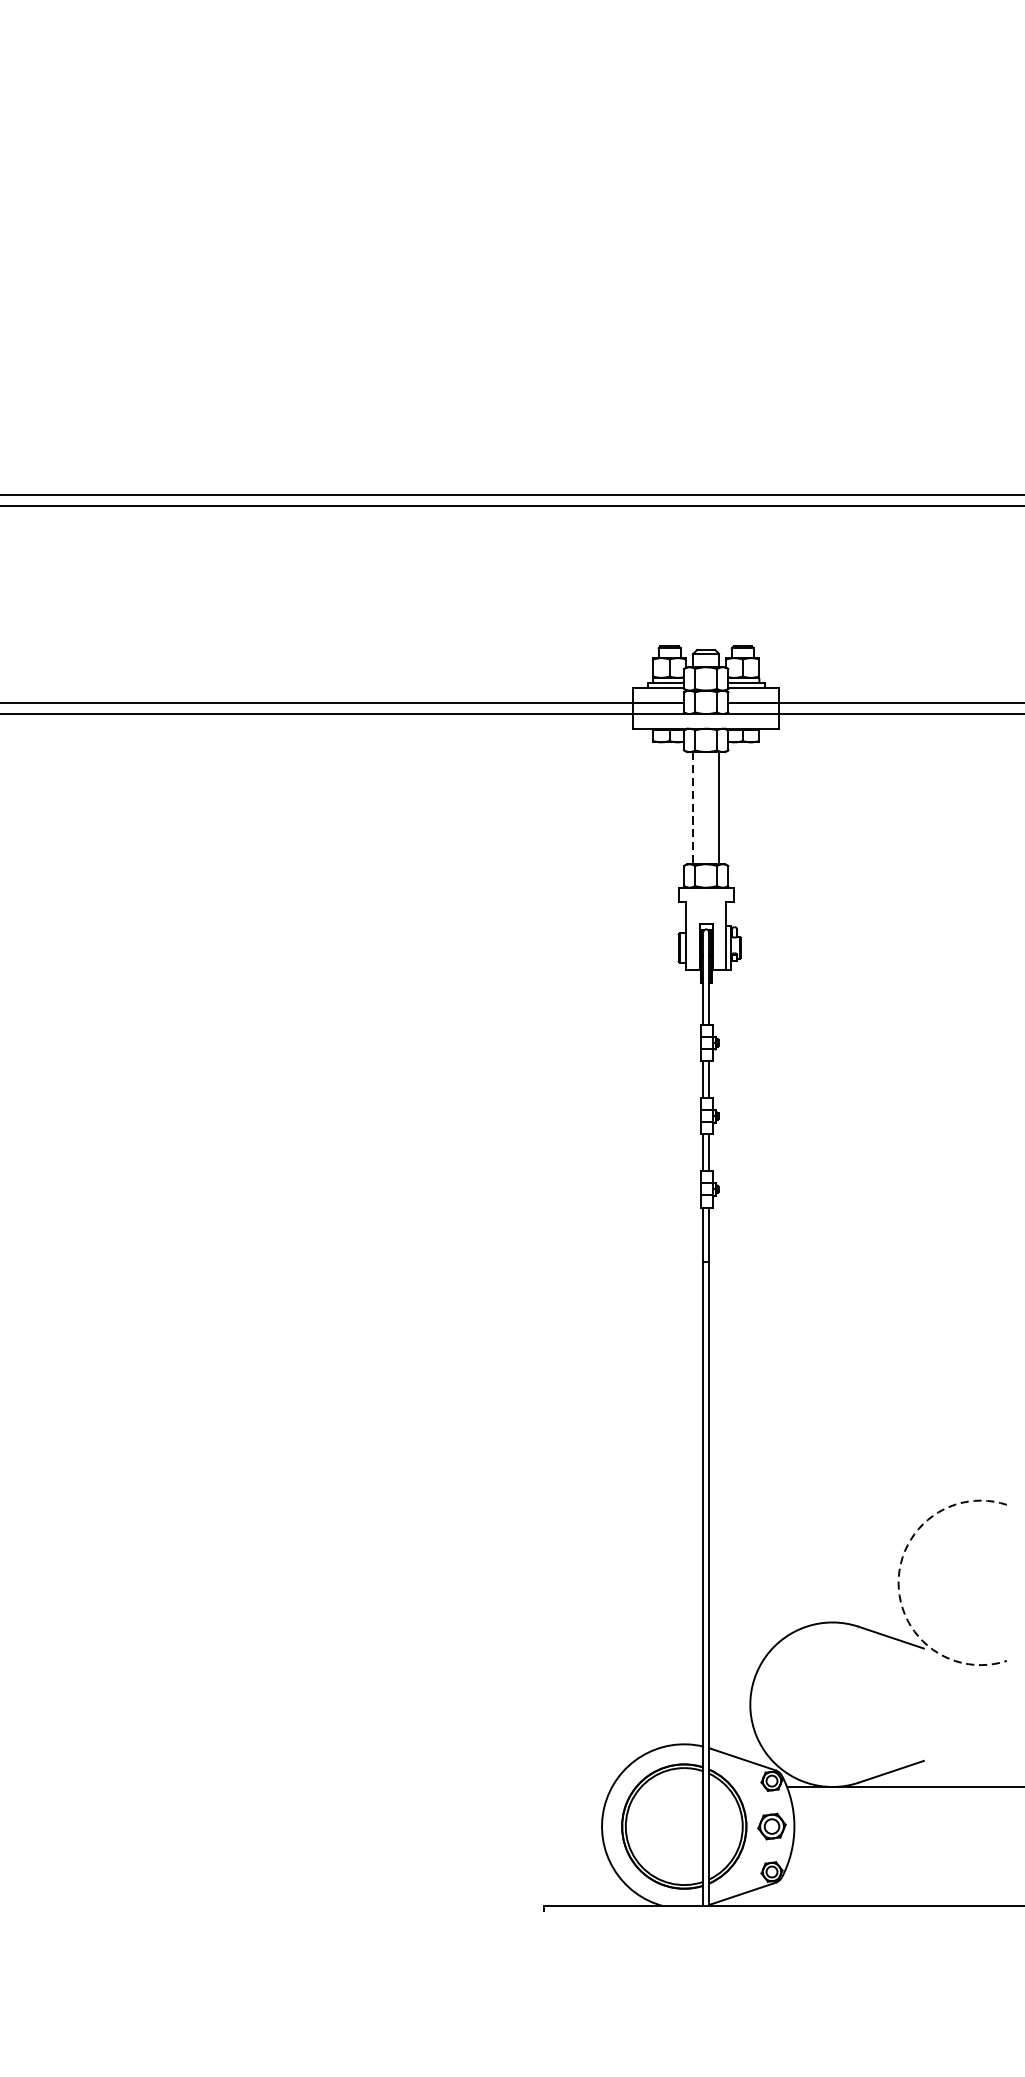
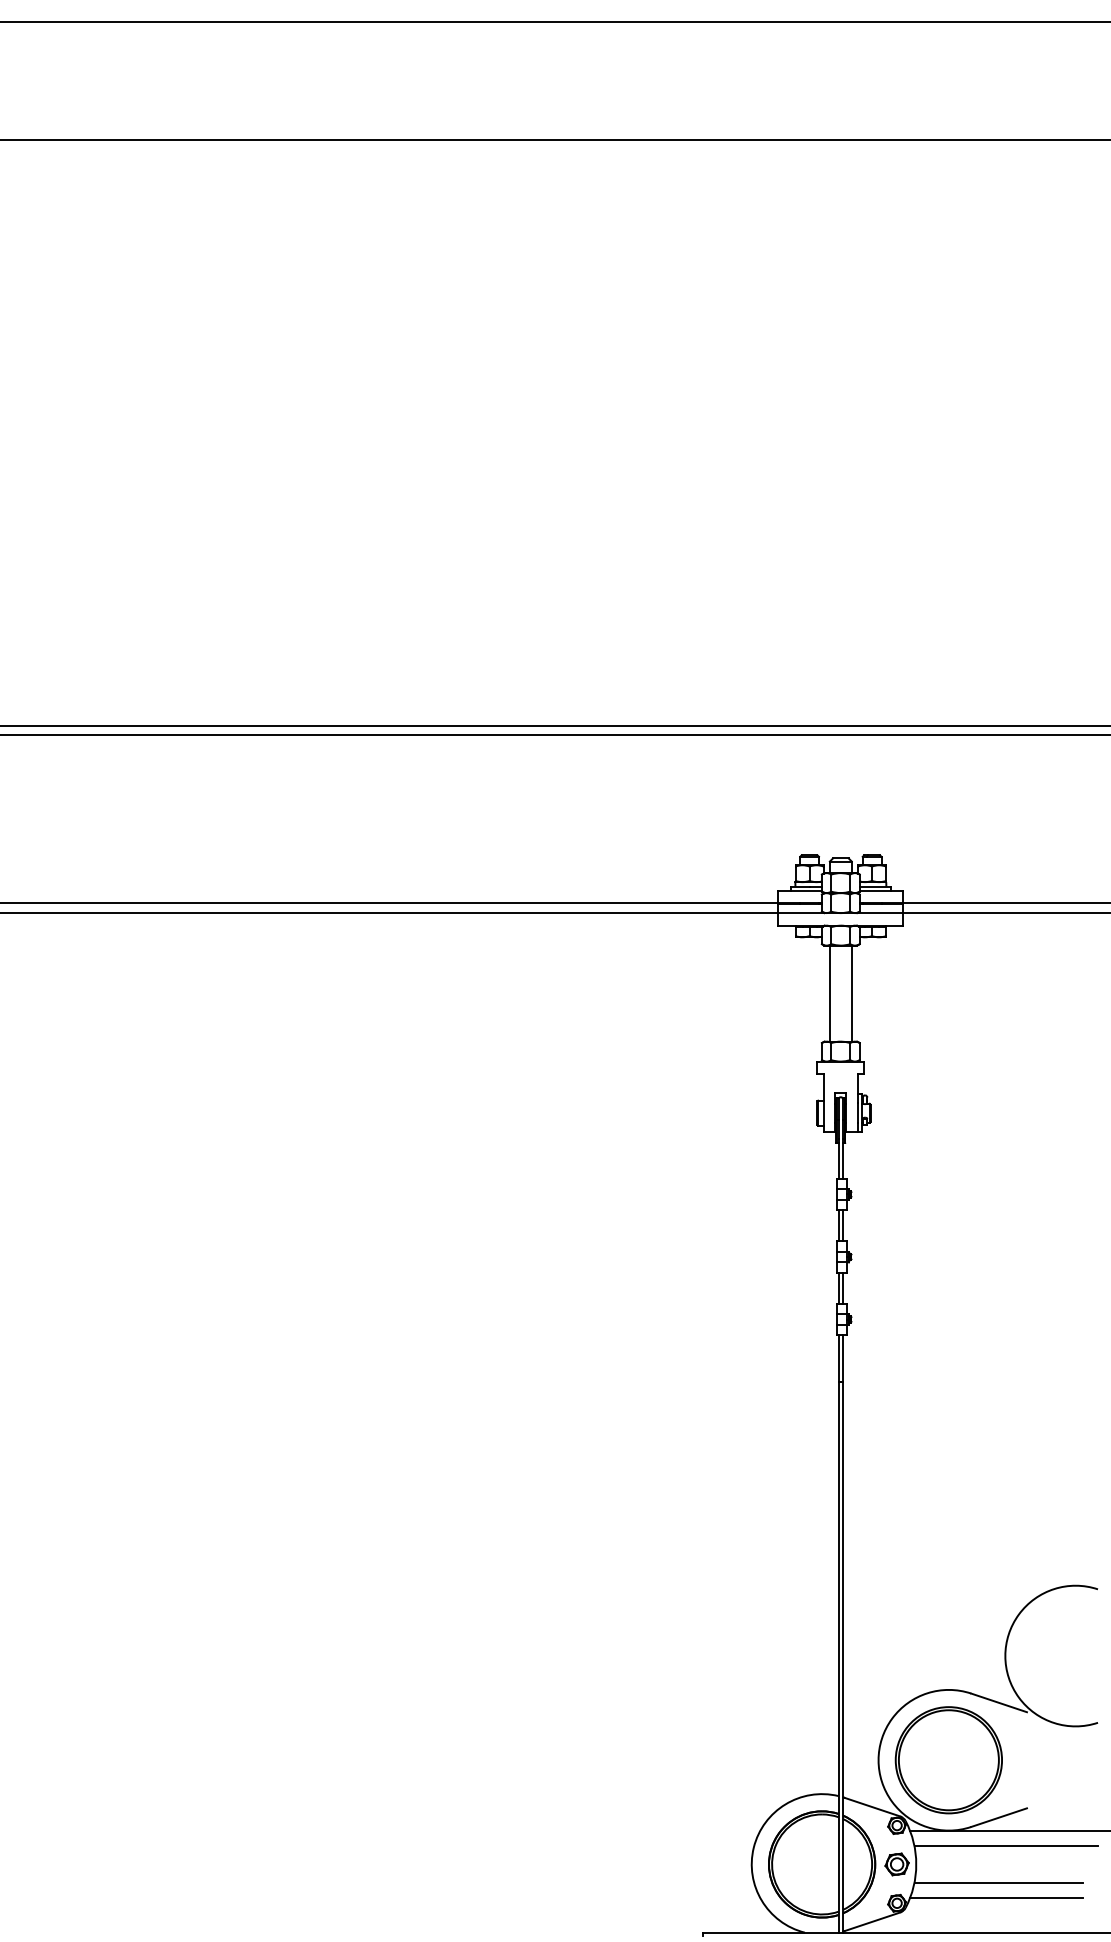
line: (692, 808) -> (829, 993), dashed -> solid
arc: (898, 1583) -> (1005, 1656), dashed -> solid
part: (832, 1704) -> (948, 1760), added
line: (899, 1805) -> (1006, 1846), added
line: (890, 1847) -> (998, 1882), added
line: (888, 1866) -> (996, 1898), added

